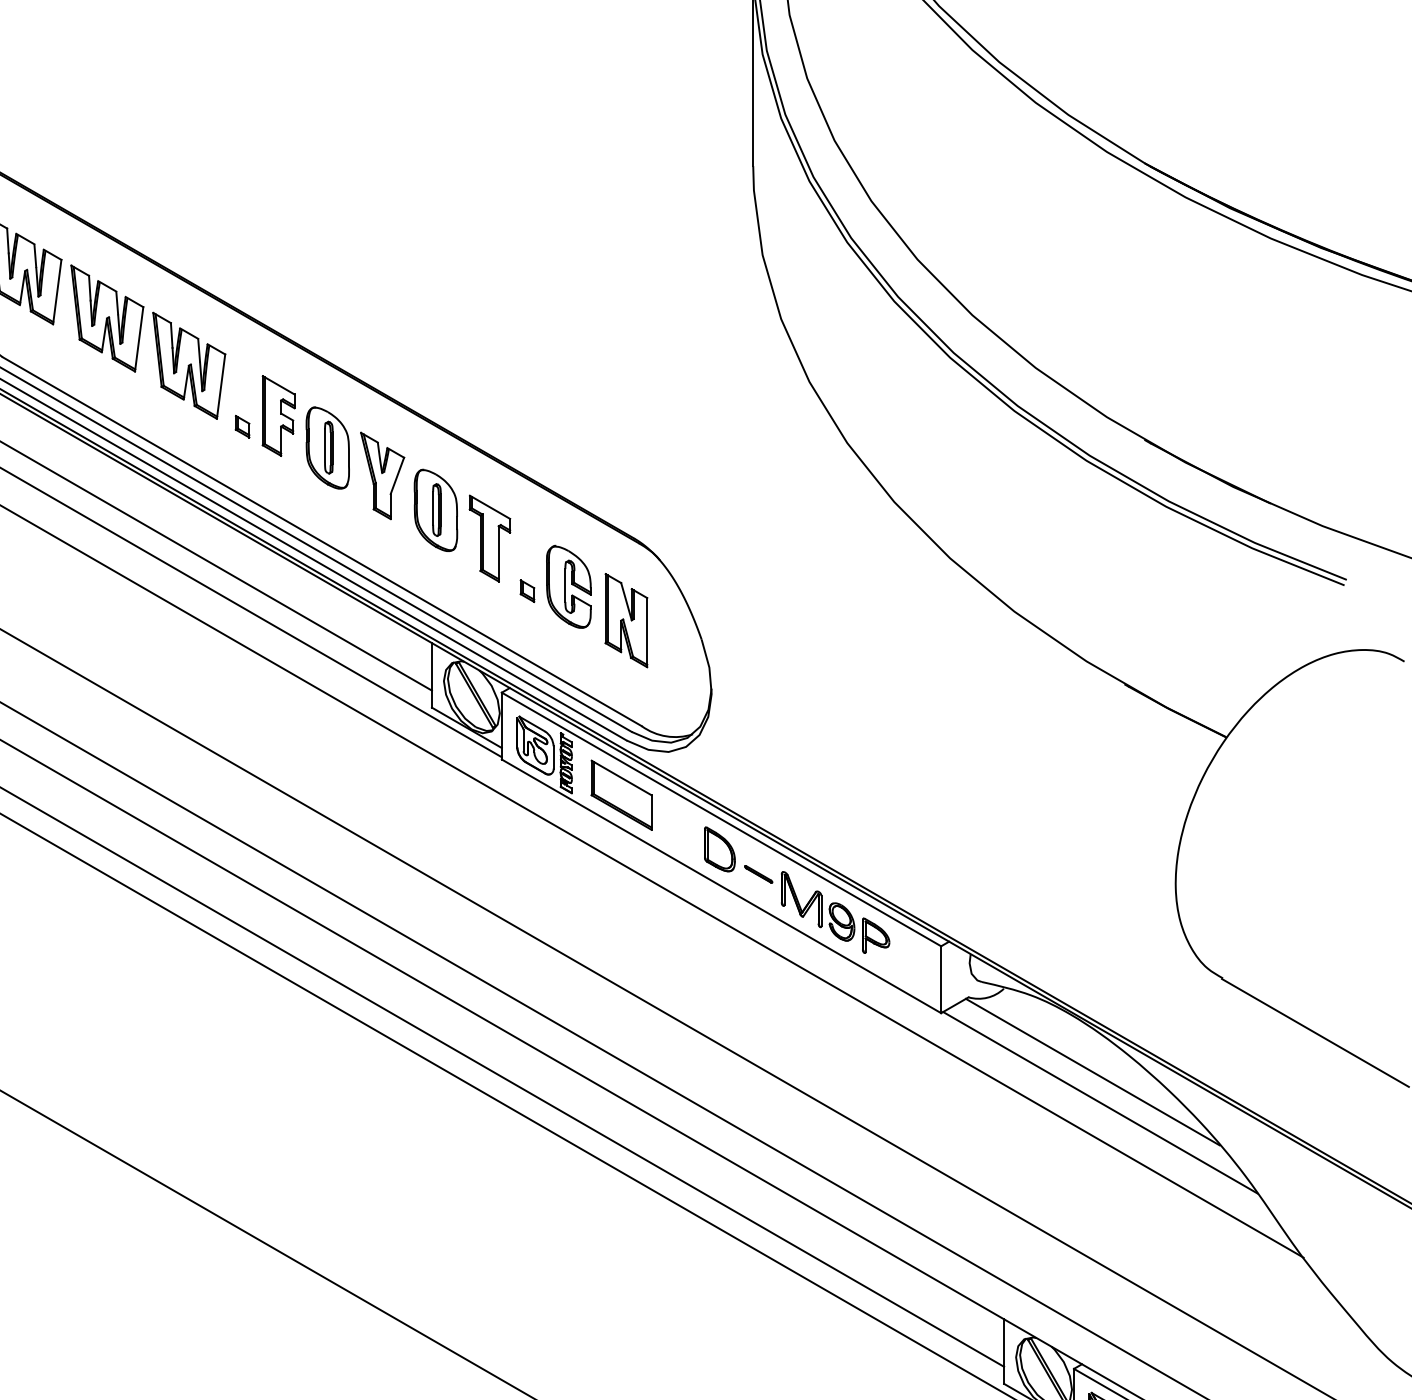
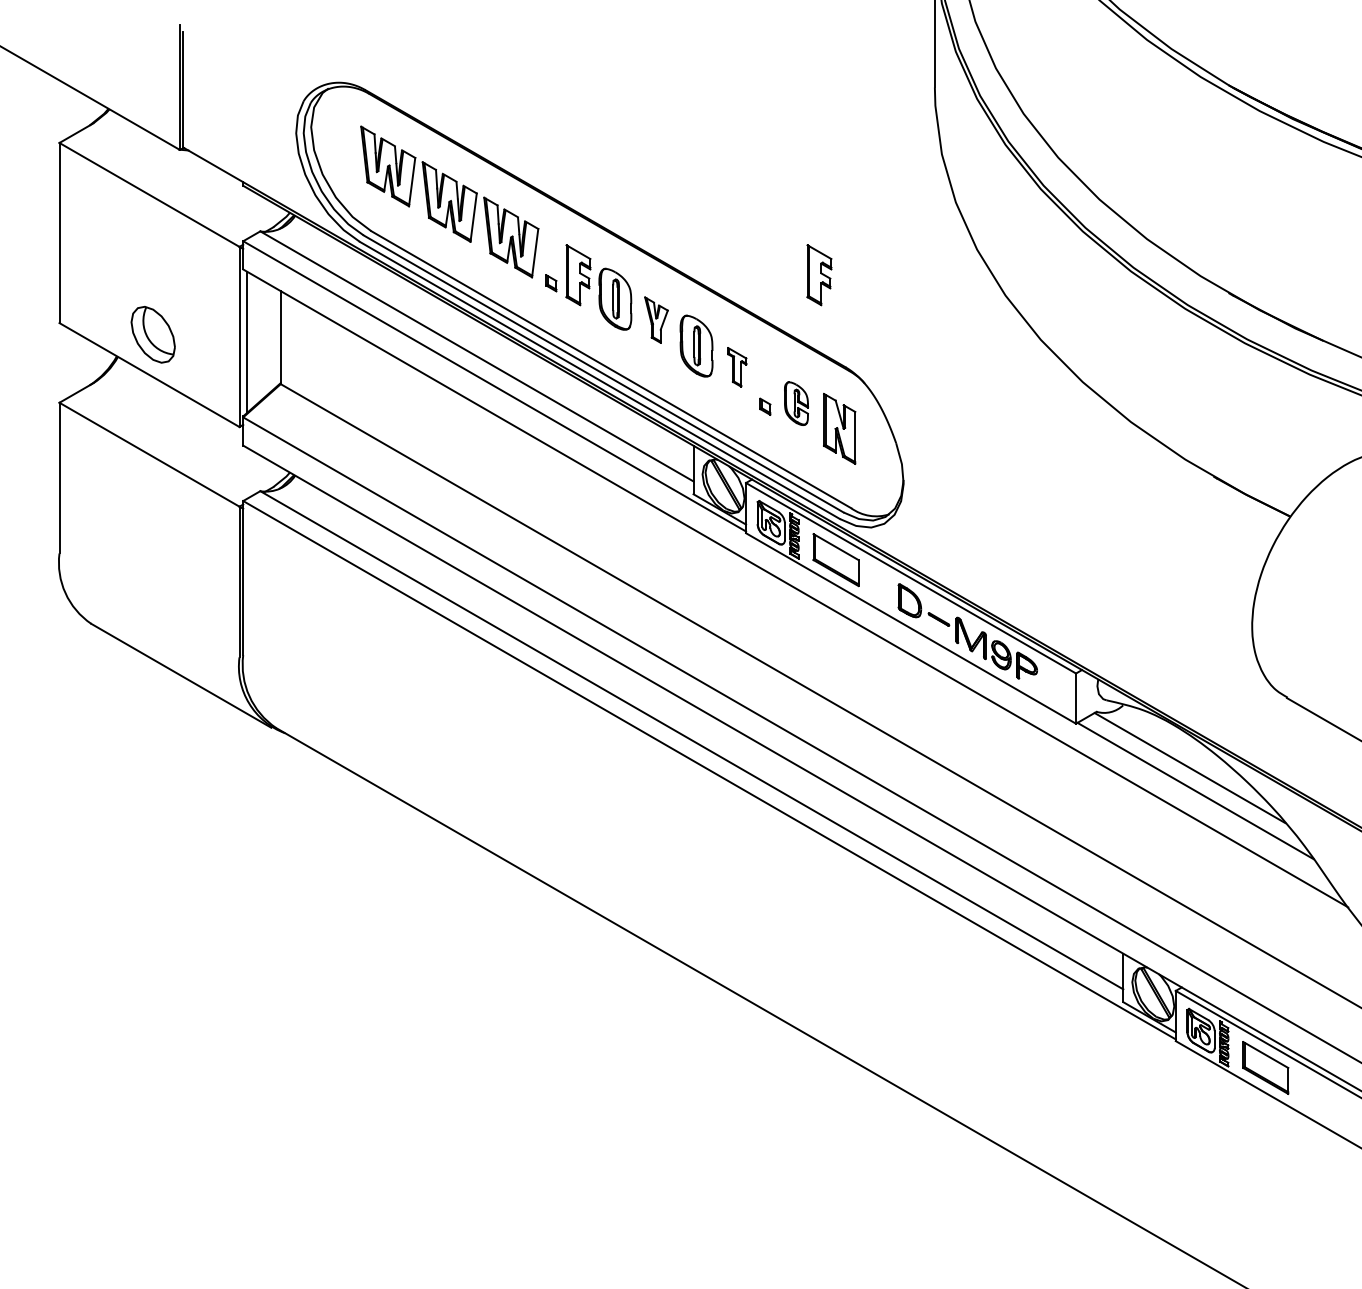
part: (599, 416) -> (819, 275), added
part: (382, 474) -> (656, 319), size x0.7
part: (490, 538) -> (737, 367), size x0.6
part: (568, 586) -> (796, 403), size x0.7

